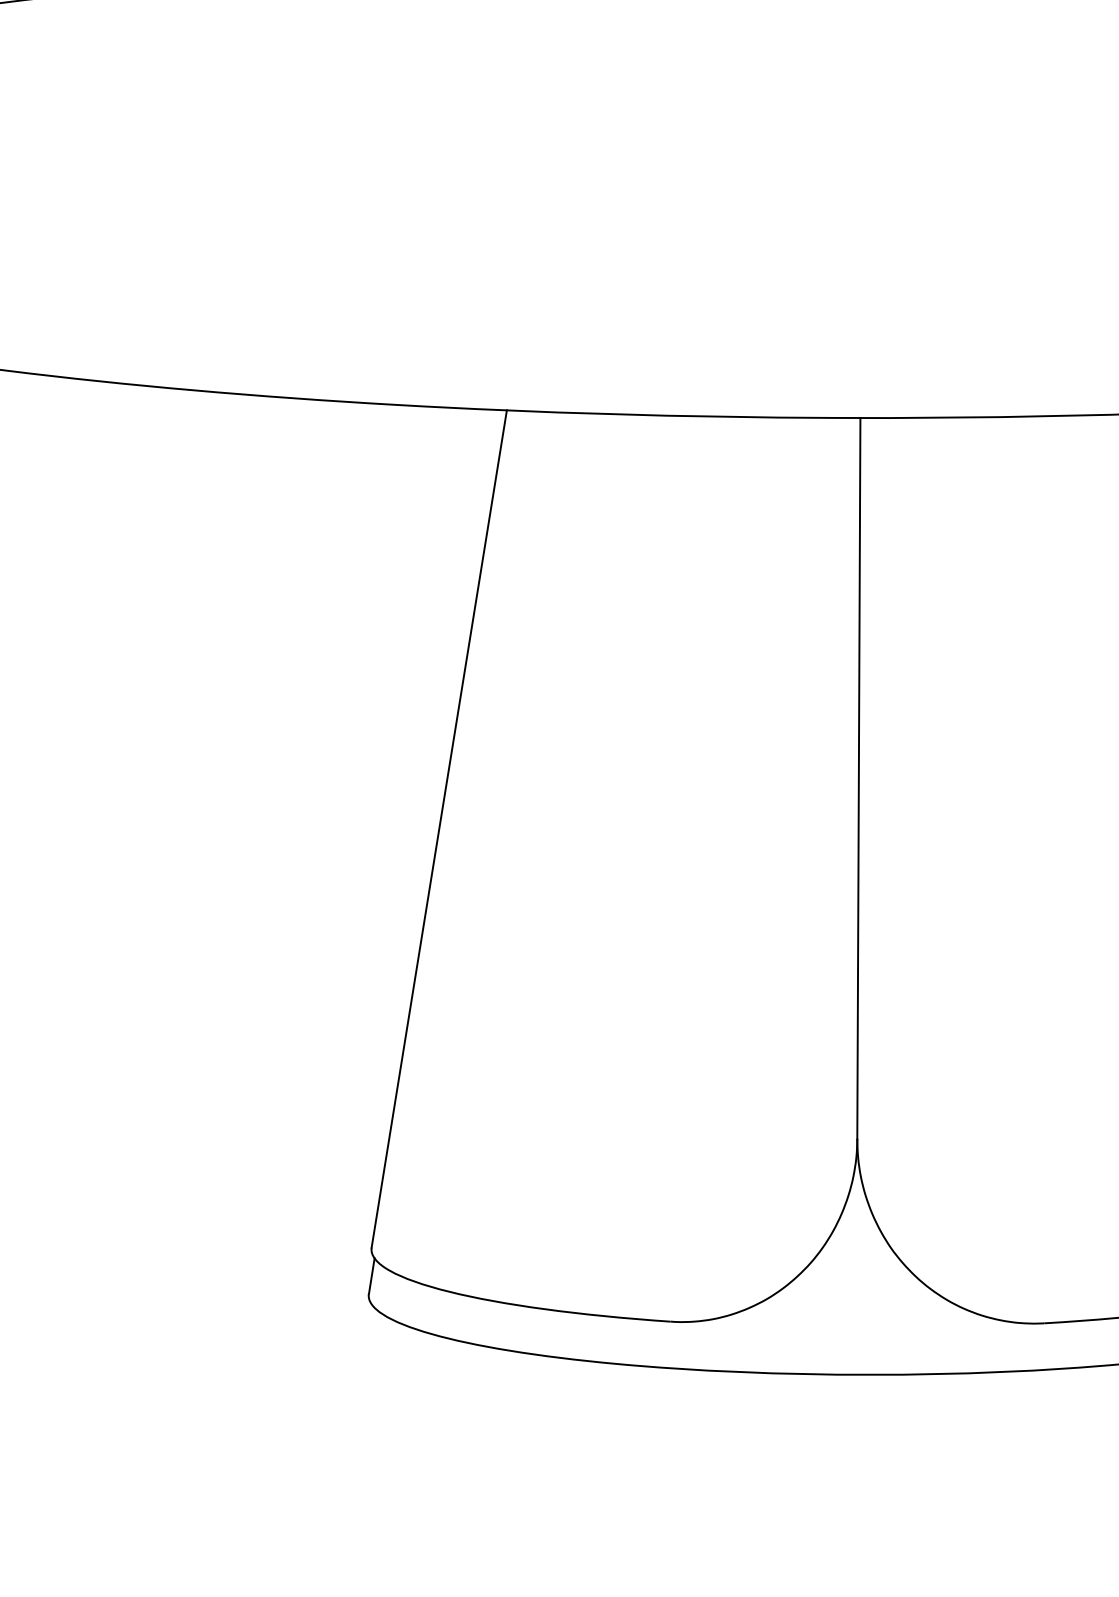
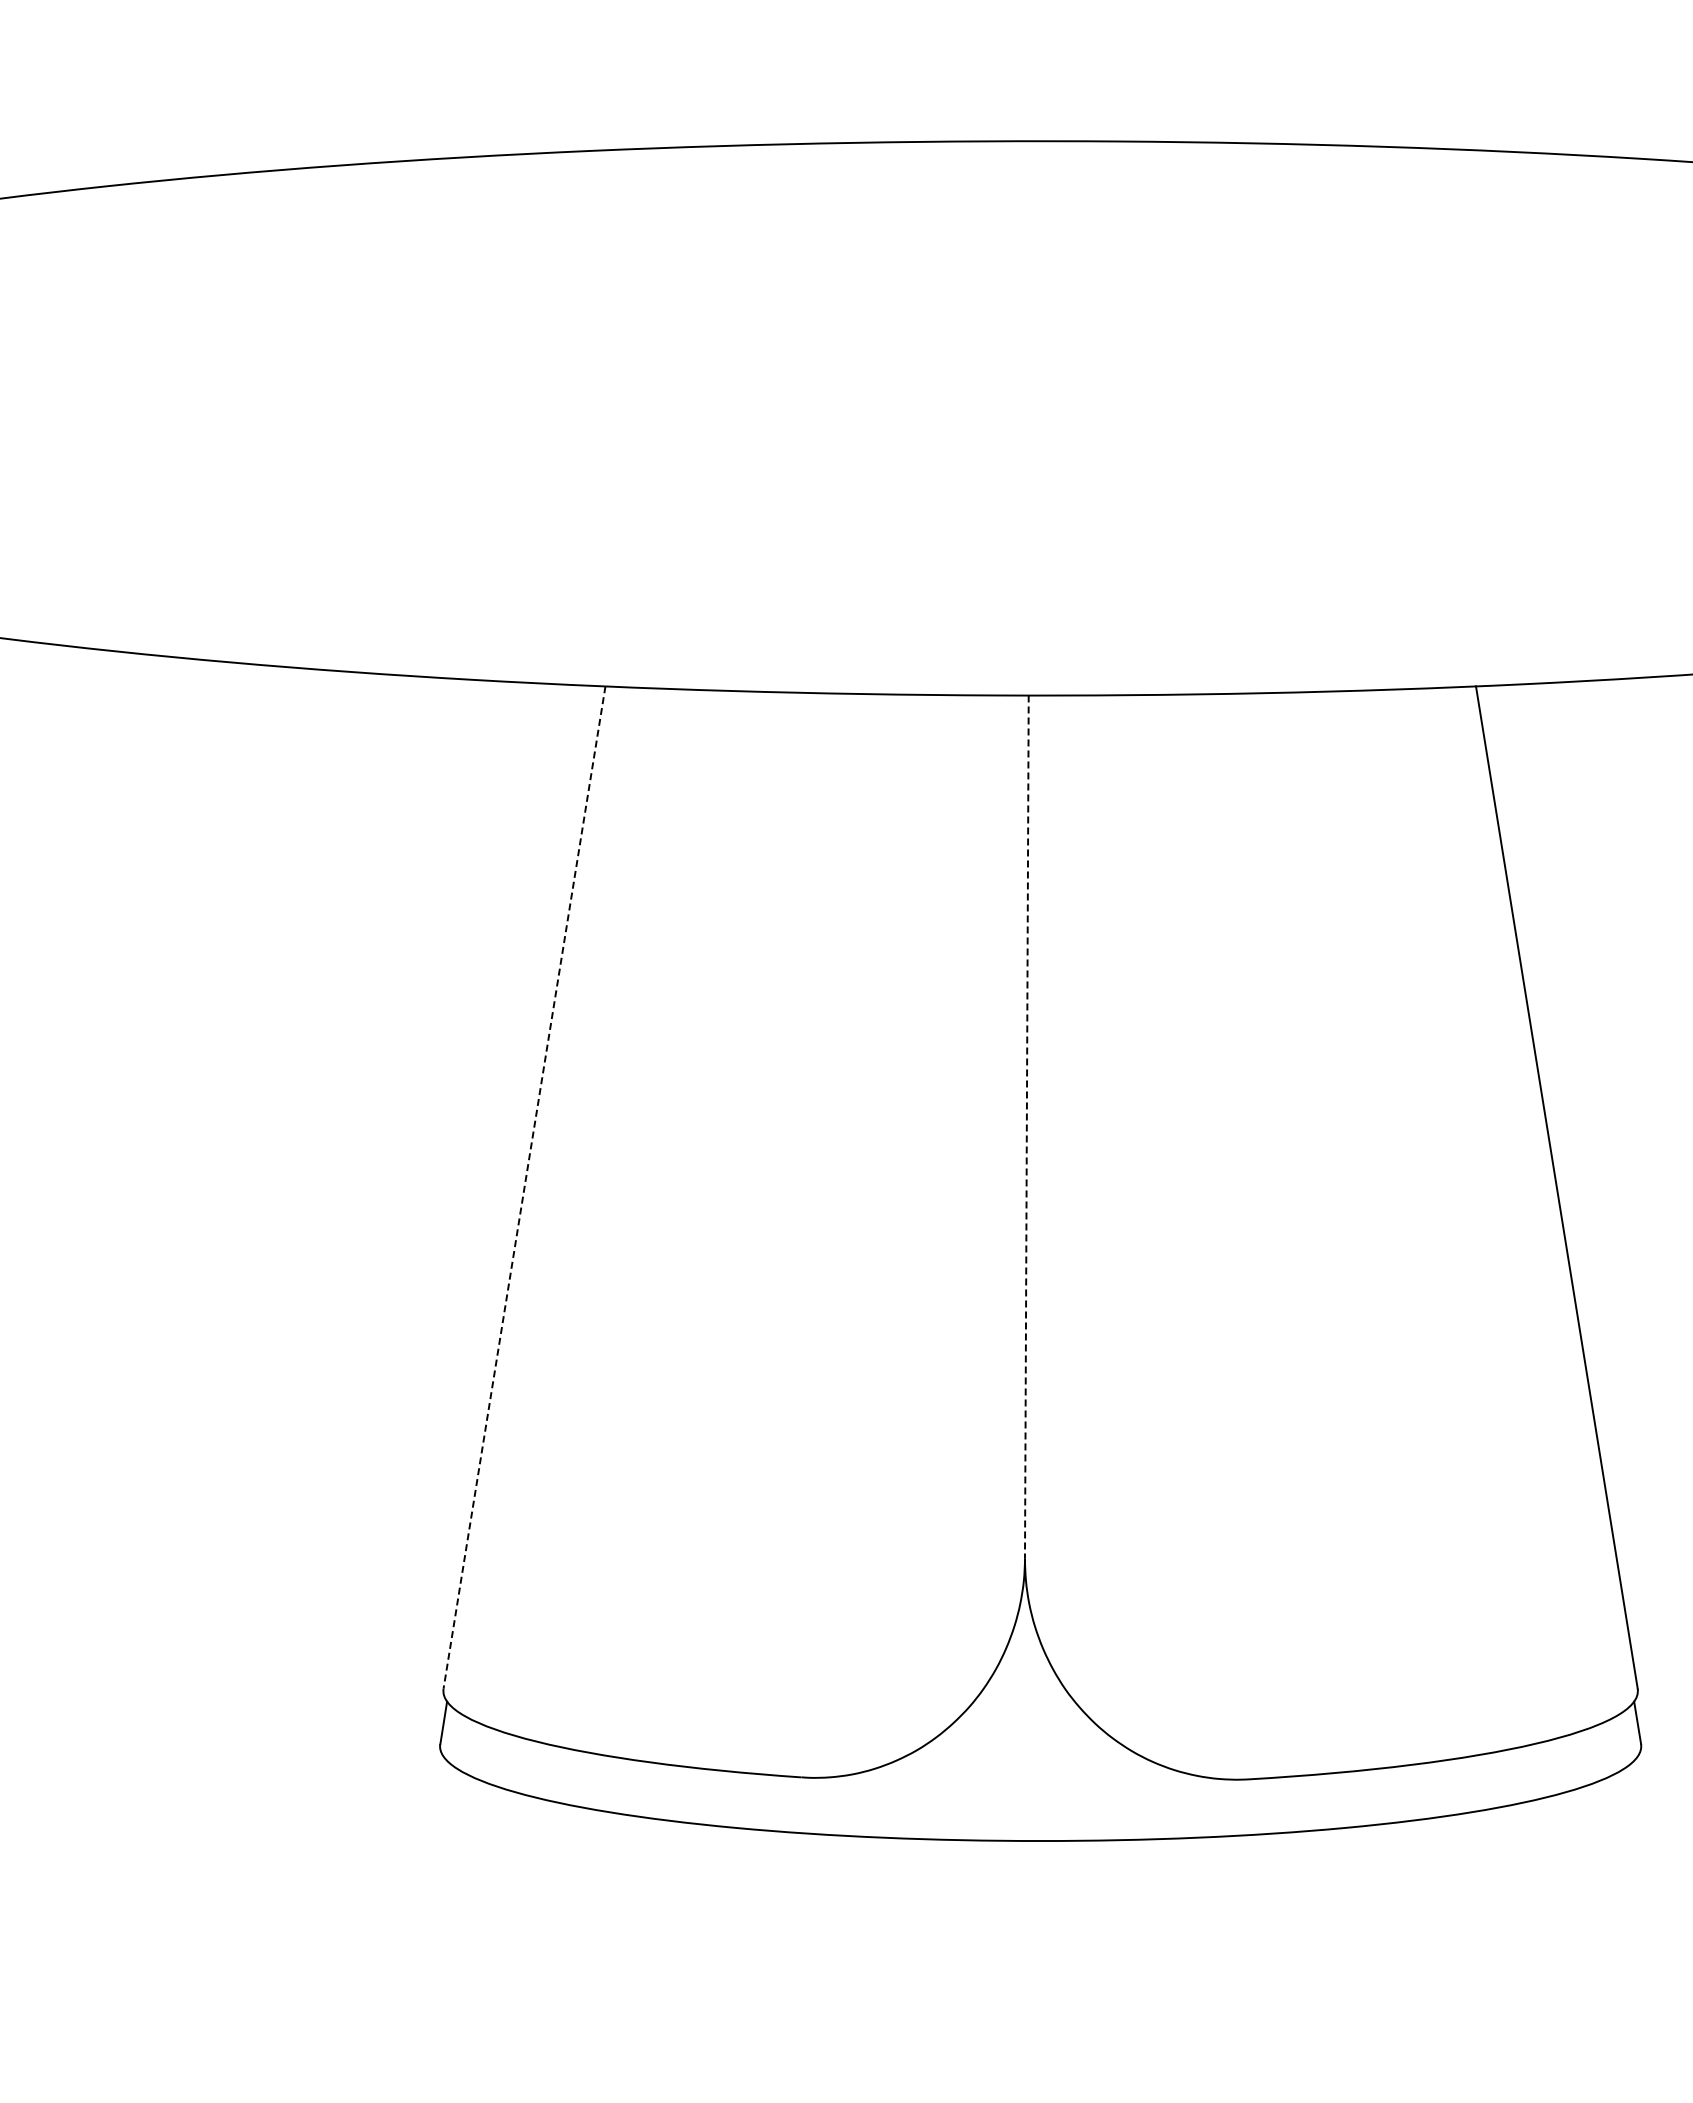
line: (858, 778) -> (1026, 1127), solid -> dashed
line: (439, 828) -> (524, 1187), solid -> dashed

